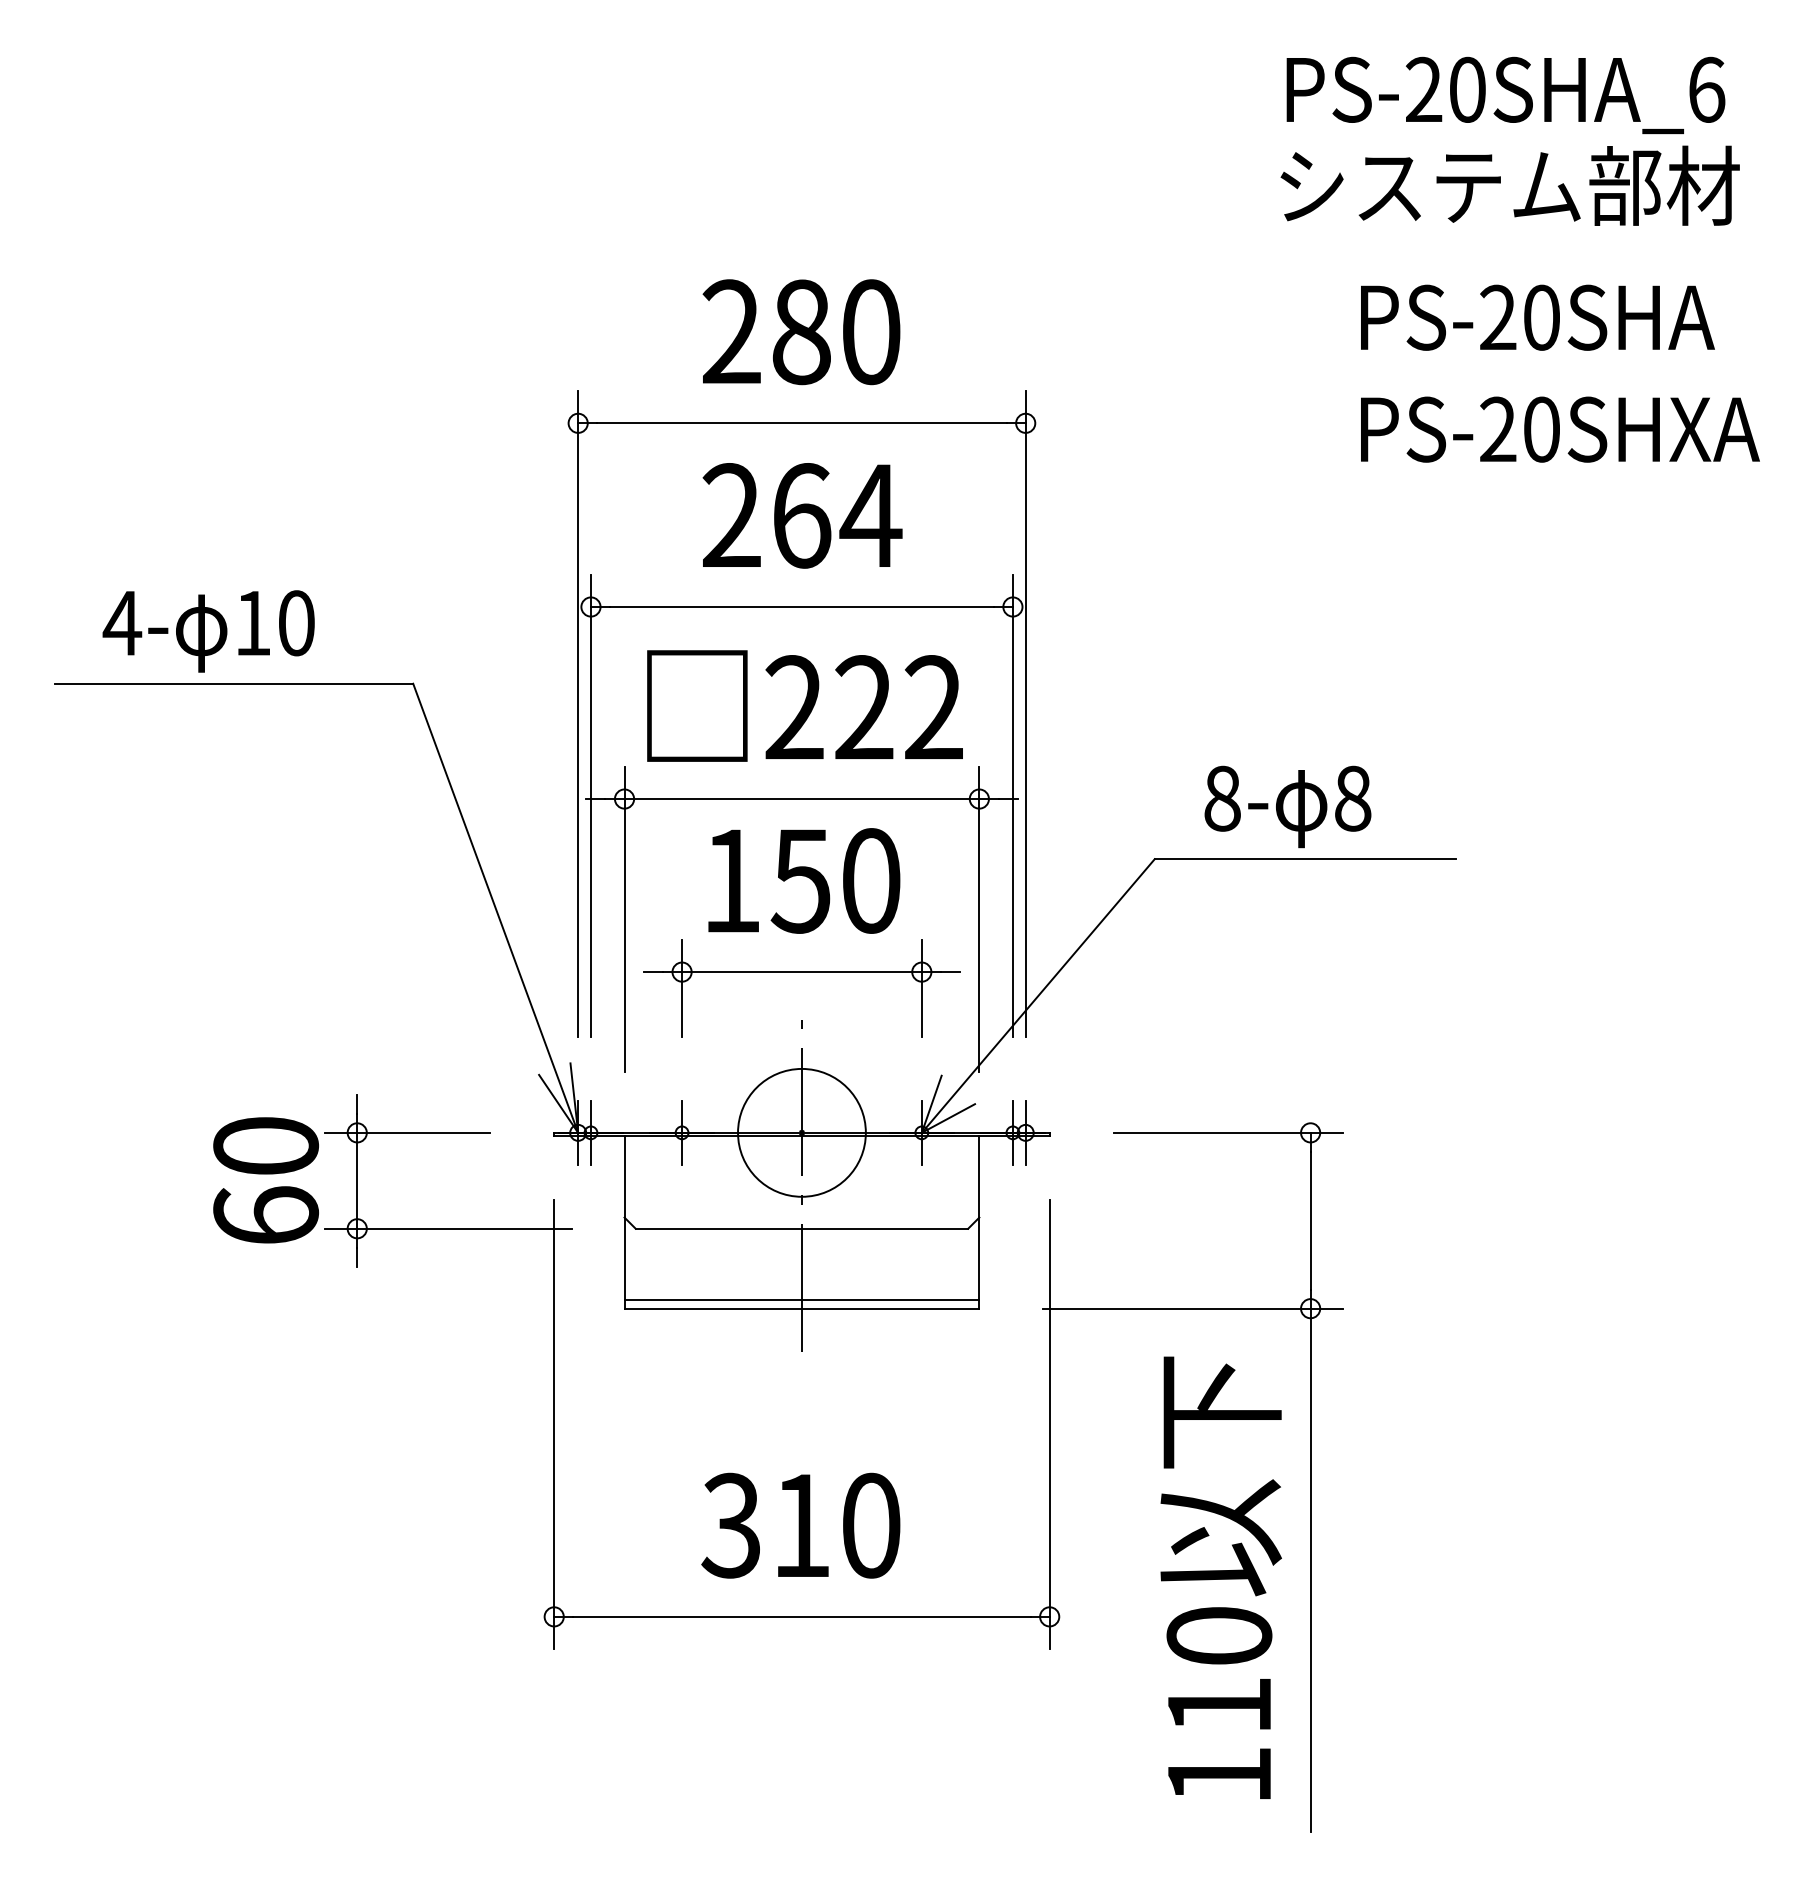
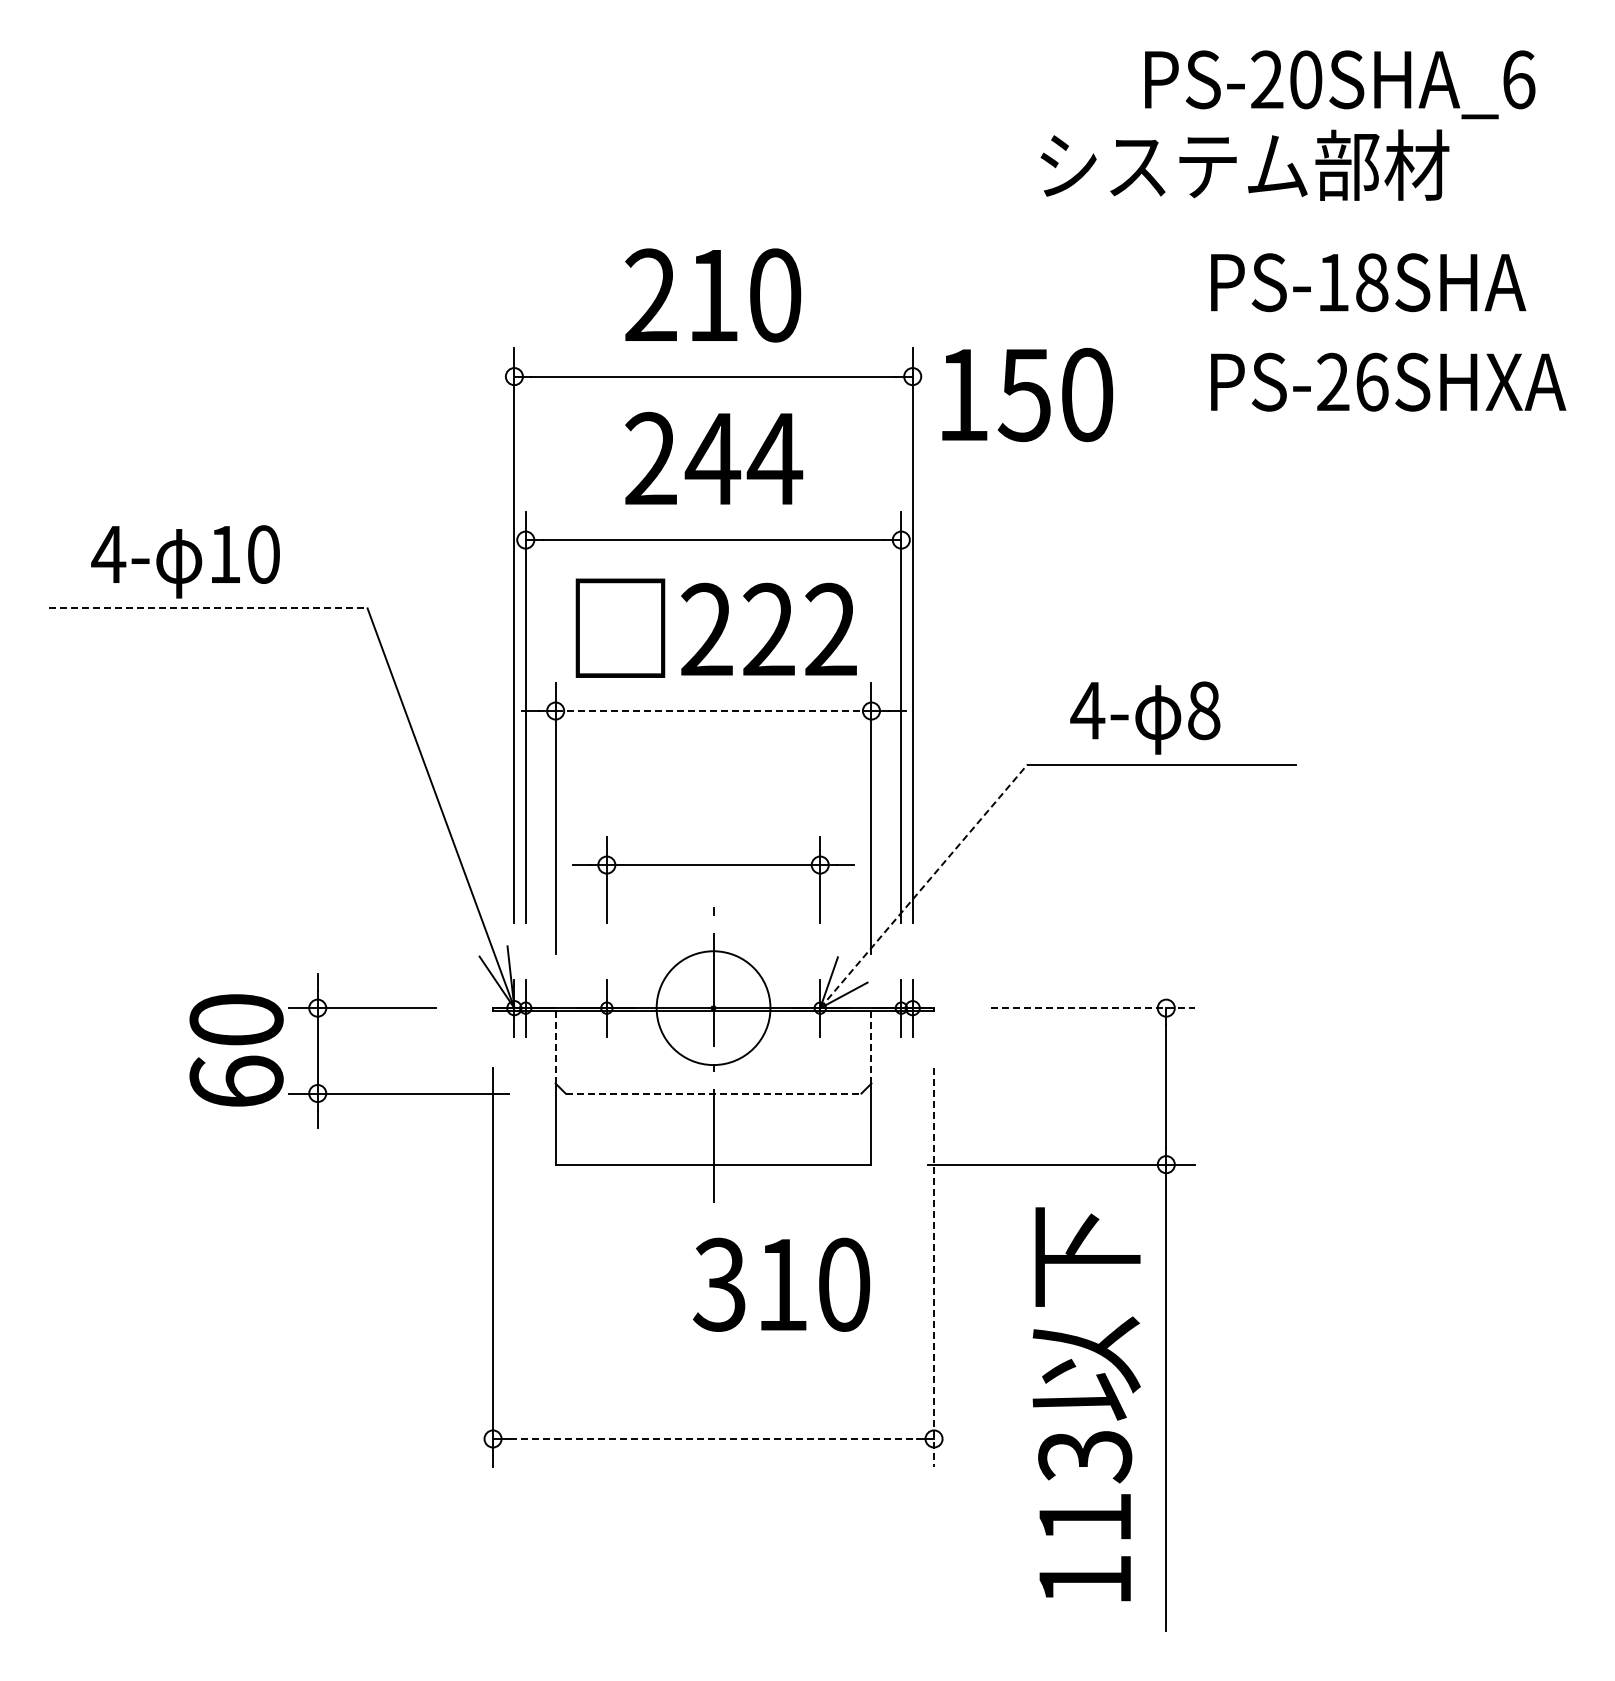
text: (1509, 185) -> (1244, 164), moved
text: (1519, 317) -> (1352, 282), PS-20SHA -> PS-18SHA
text: (801, 332) -> (713, 295), 280 -> 210
text: (1542, 428) -> (1372, 381), PS-20SHXA -> PS-26SHXA
text: (800, 515) -> (712, 458), 264 -> 244
line: (234, 683) -> (208, 608), solid -> dashed
text: (1222, 798) -> (1087, 710), 8- -> 4-
line: (801, 799) -> (713, 711), solid -> dashed
text: (804, 880) -> (1027, 394), moved
line: (1037, 996) -> (923, 886), solid -> dashed
line: (1227, 1133) -> (1092, 1008), solid -> dashed
line: (624, 1177) -> (555, 1047), solid -> dashed
line: (979, 1177) -> (871, 1047), solid -> dashed
line: (801, 1228) -> (713, 1093), solid -> dashed
line: (801, 1300) -> (713, 1157), removed
line: (1050, 1424) -> (934, 1267), solid -> dashed
text: (800, 1525) -> (781, 1284), moved
line: (803, 1616) -> (714, 1438), solid -> dashed
text: (1219, 1636) -> (1085, 1456), 110 -> 113

